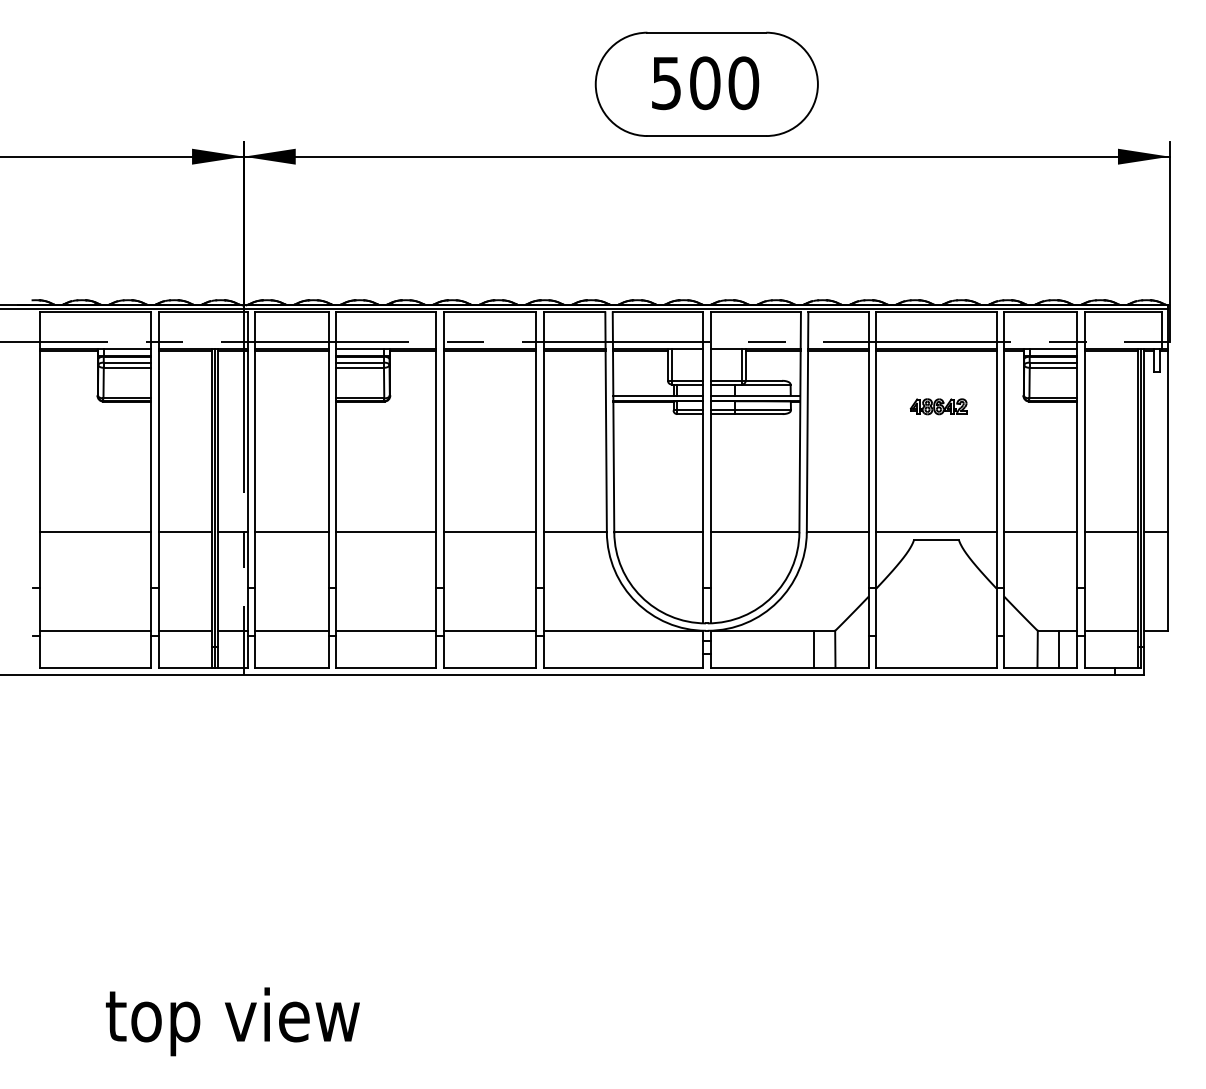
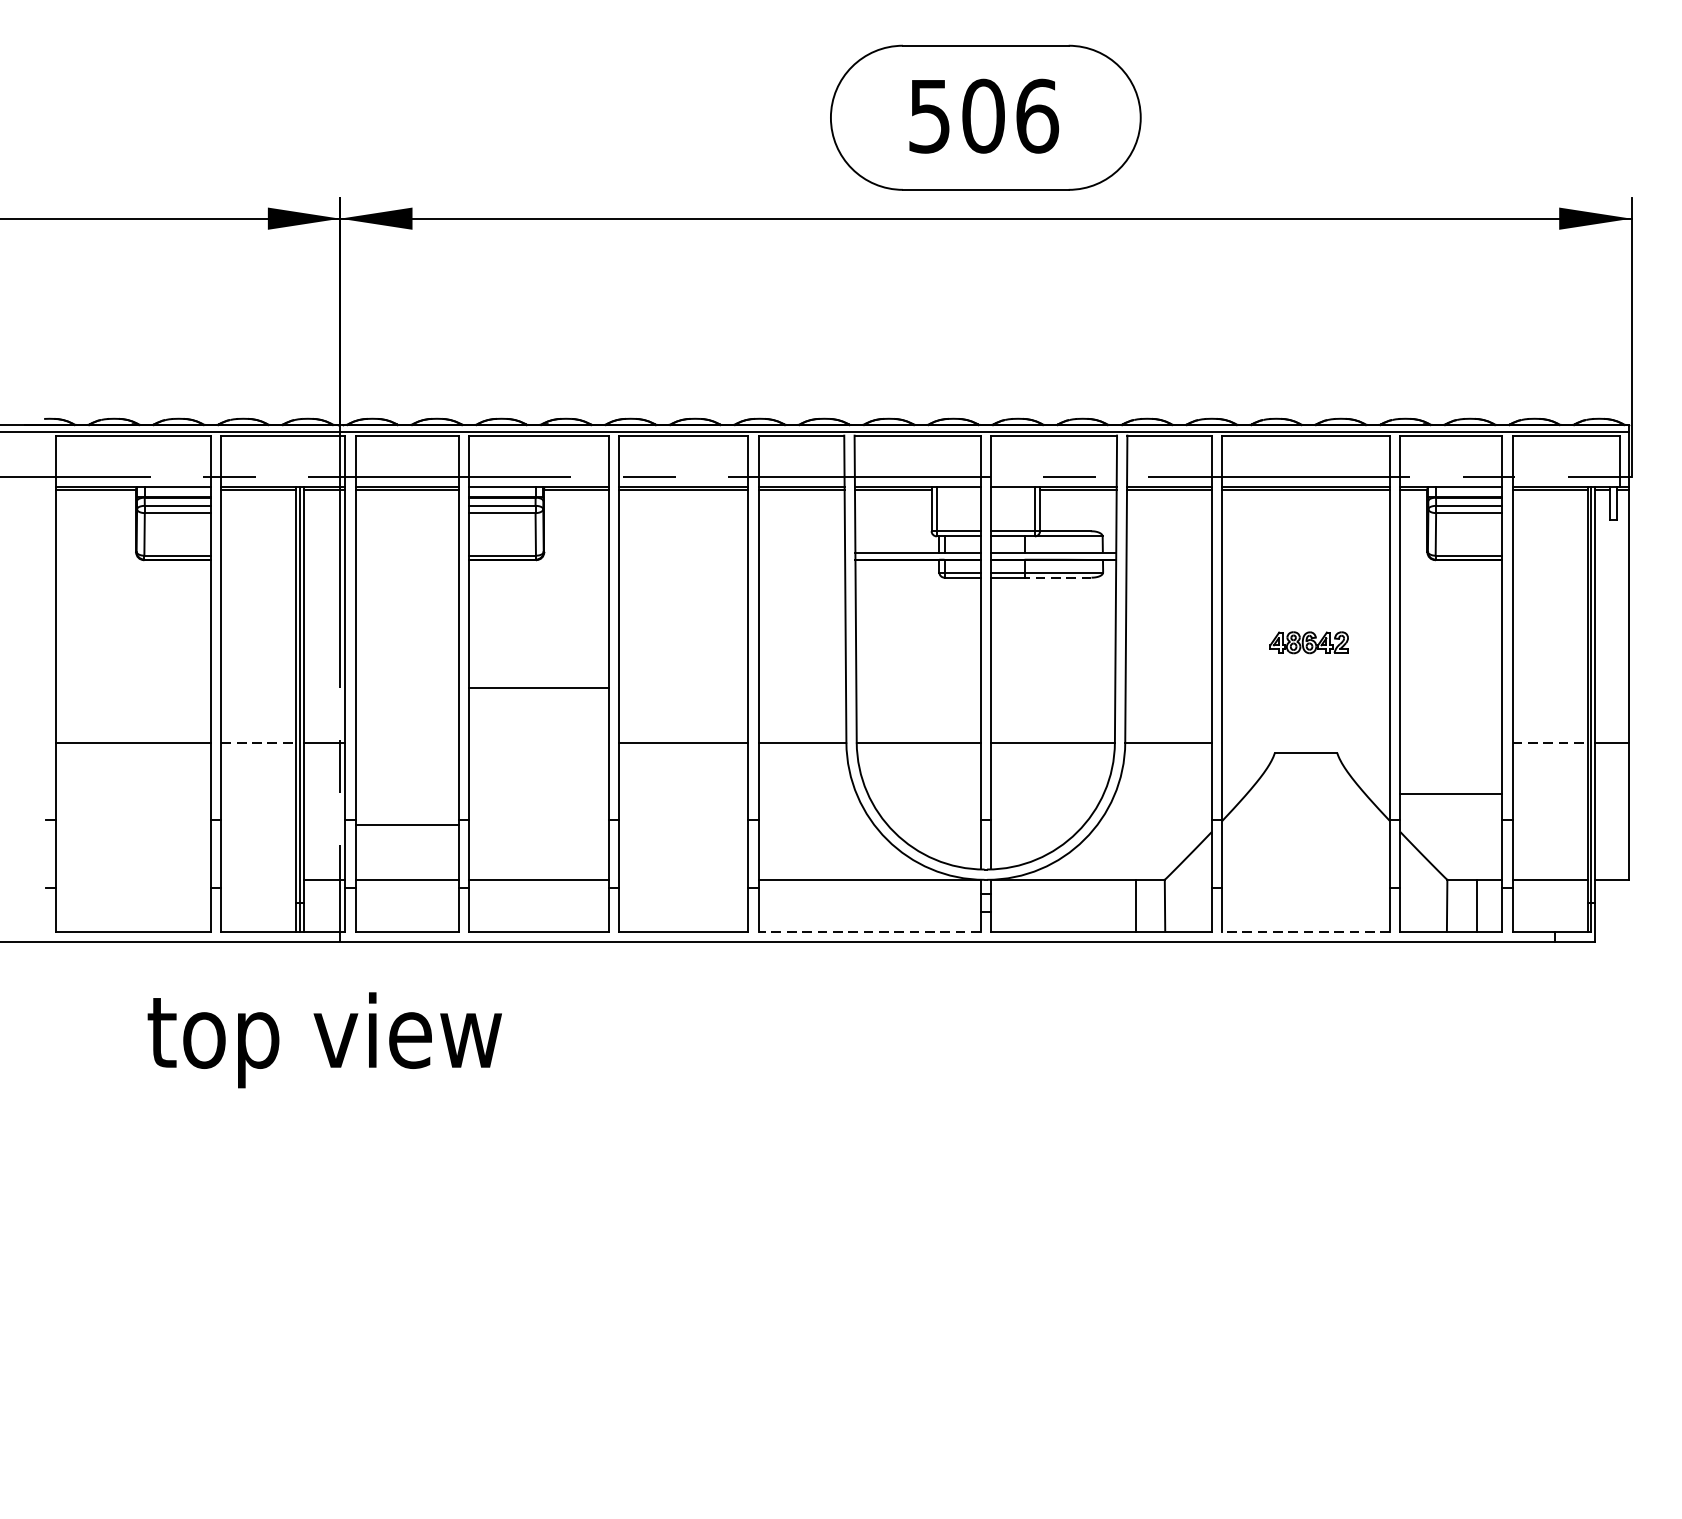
text: (743, 82) -> (1036, 115), 500 -> 506
part: (938, 406) -> (1308, 642), moved
line: (758, 414) -> (1057, 578), solid -> dashed
line: (185, 532) -> (258, 742), solid -> dashed
line: (292, 532) -> (407, 825), moved
line: (386, 532) -> (539, 688), moved
line: (936, 532) -> (1306, 742), removed
line: (1040, 532) -> (1451, 794), moved
line: (1111, 532) -> (1550, 742), solid -> dashed
line: (95, 630) -> (133, 879), removed
line: (185, 630) -> (258, 879), removed
line: (489, 630) -> (682, 879), removed
line: (623, 667) -> (869, 931), solid -> dashed
line: (935, 667) -> (1304, 931), solid -> dashed
text: (232, 1021) -> (324, 1039), moved

